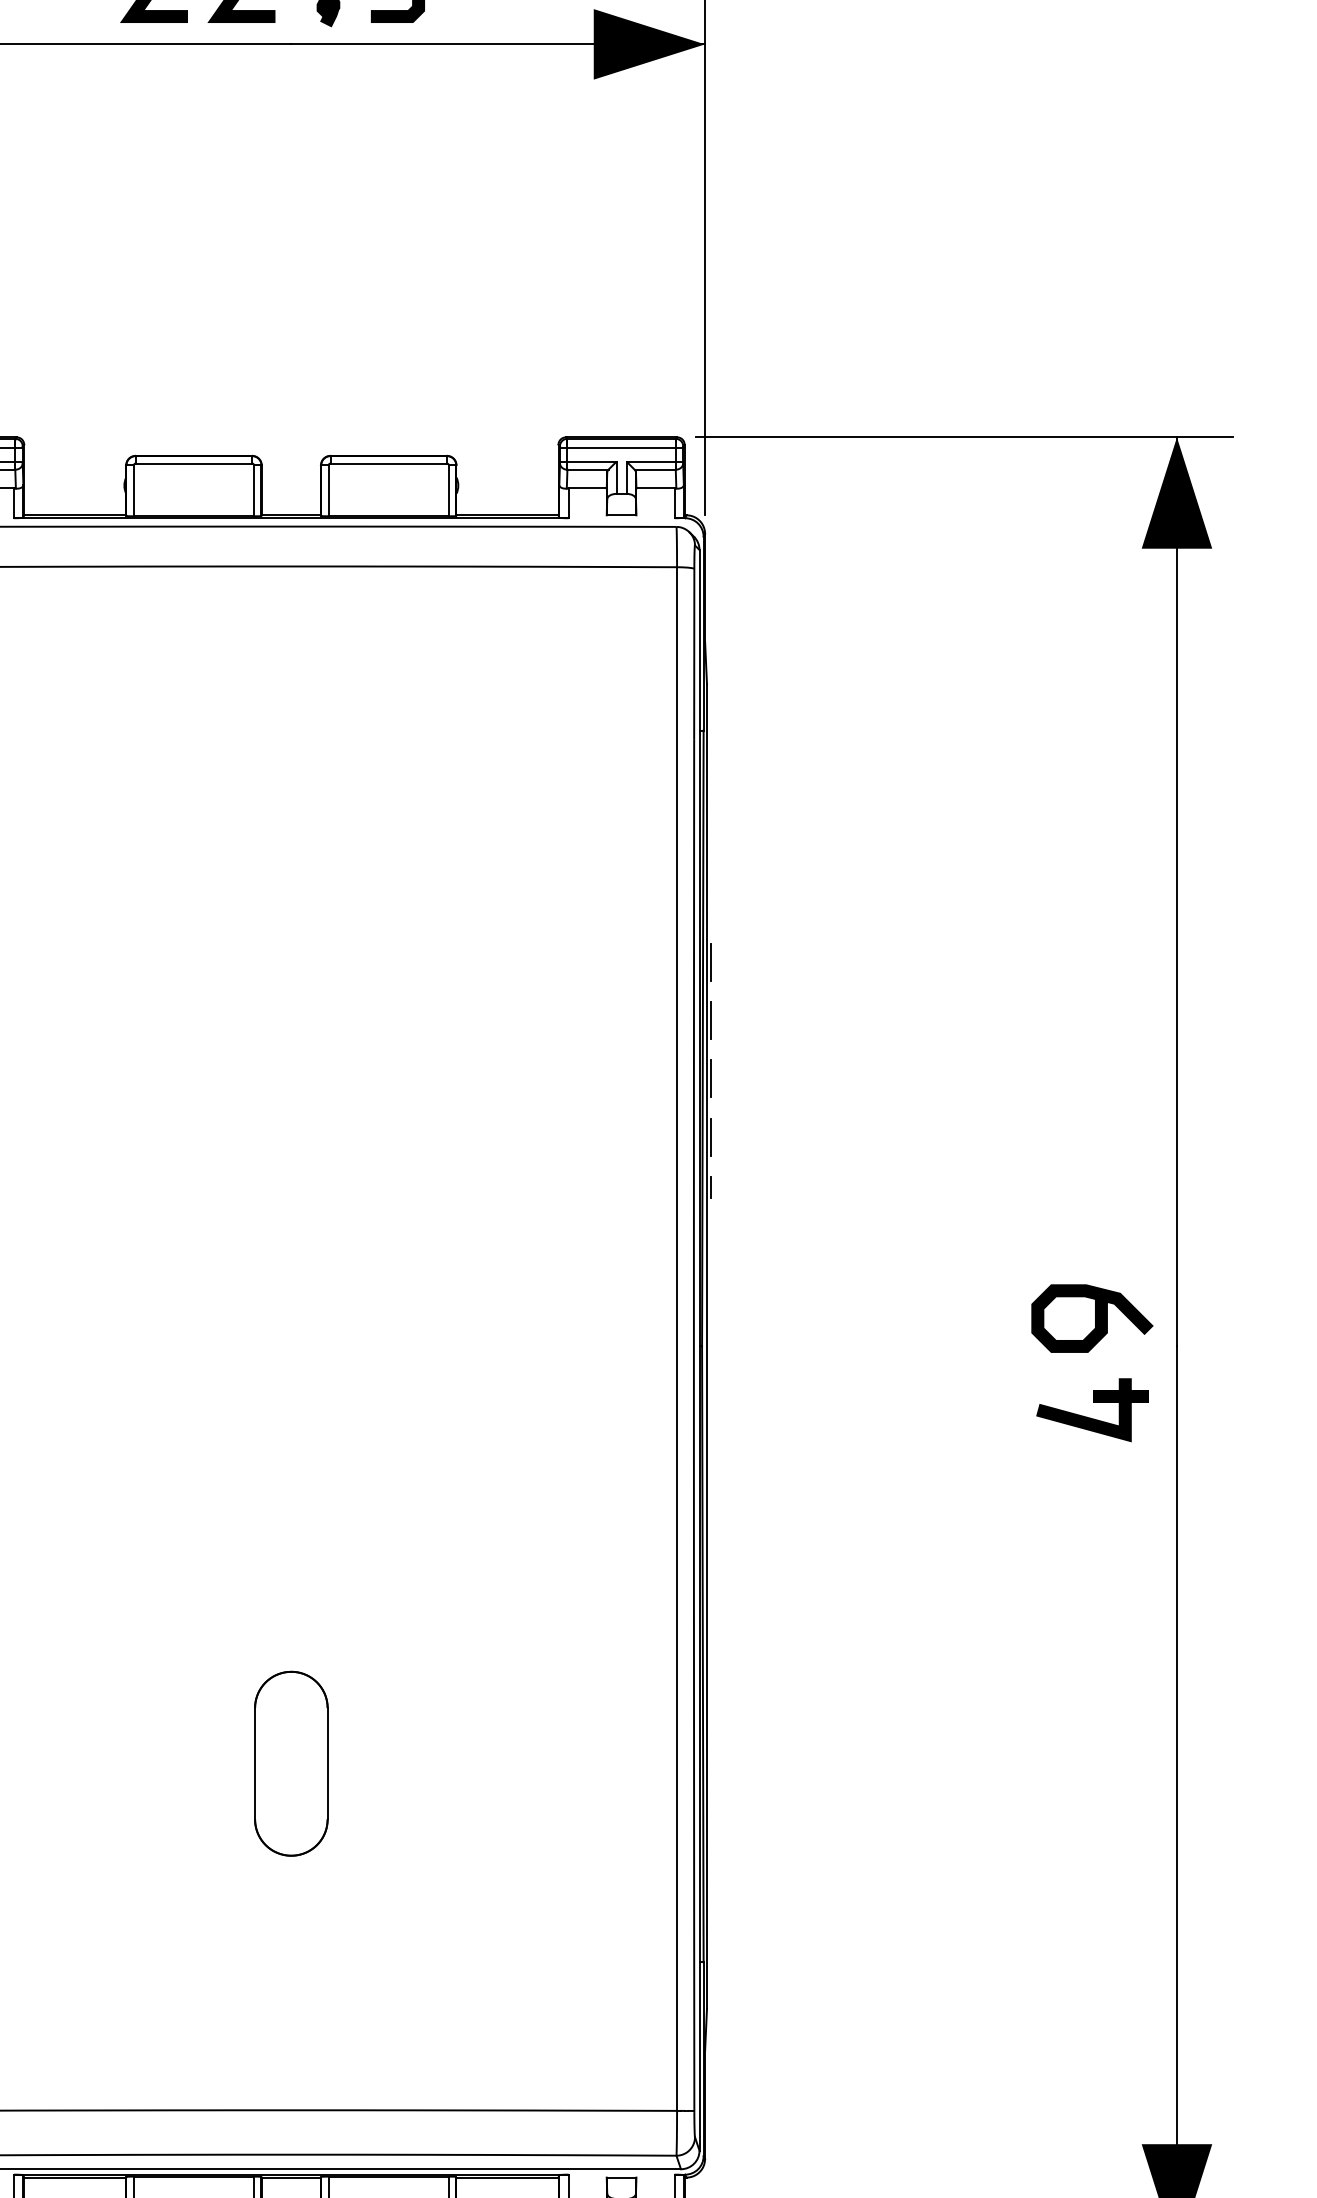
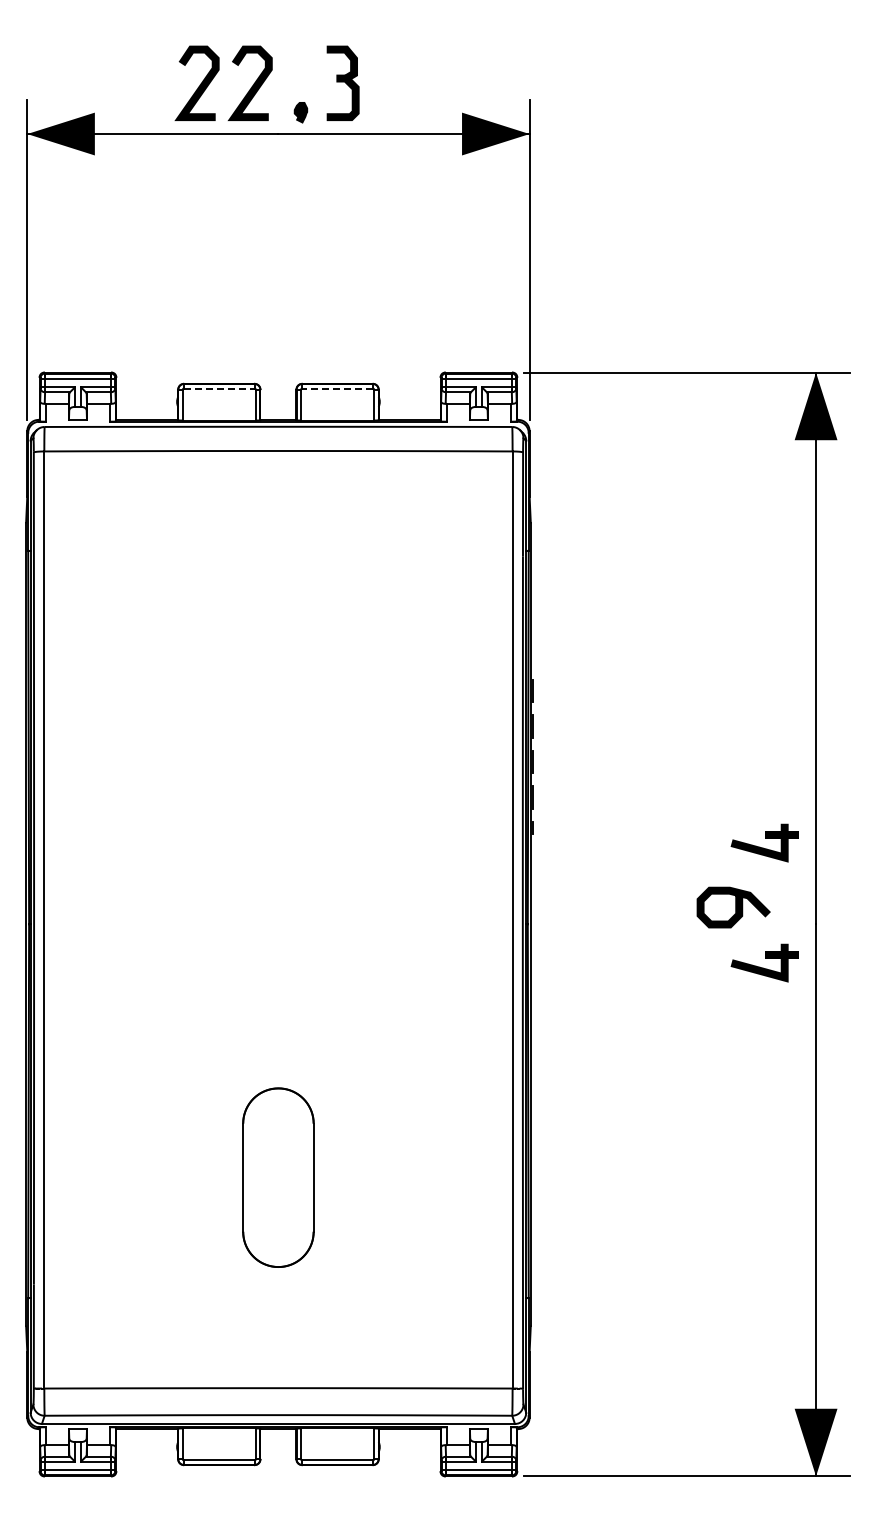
line: (194, 463) -> (219, 388), solid -> dashed
line: (388, 463) -> (337, 388), solid -> dashed
part: (1092, 1211) -> (764, 842), added
curve: (1095, 1318) -> (735, 907), moved
part: (291, 1763) -> (278, 1177), size x1.6

